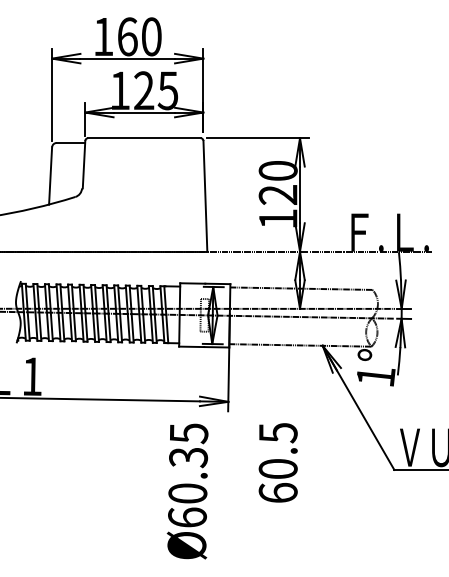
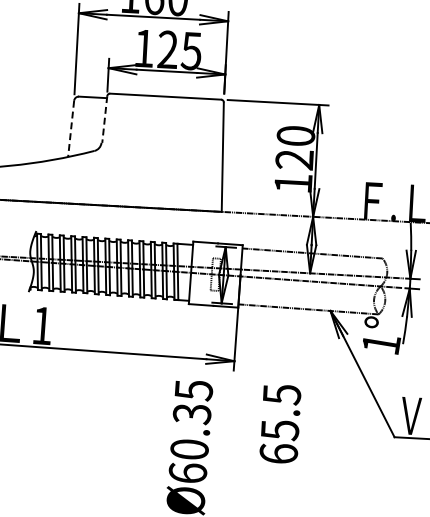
line: (84, 164) -> (105, 119), solid -> dashed
line: (50, 176) -> (71, 129), solid -> dashed
text: (277, 469) -> (279, 430), 60.5 -> 65.5

